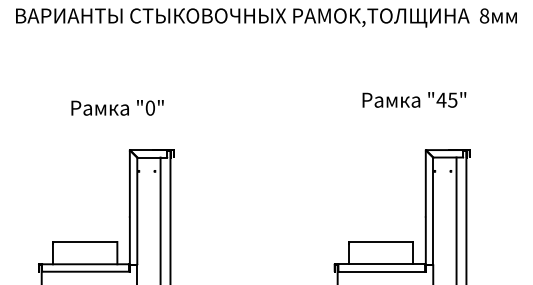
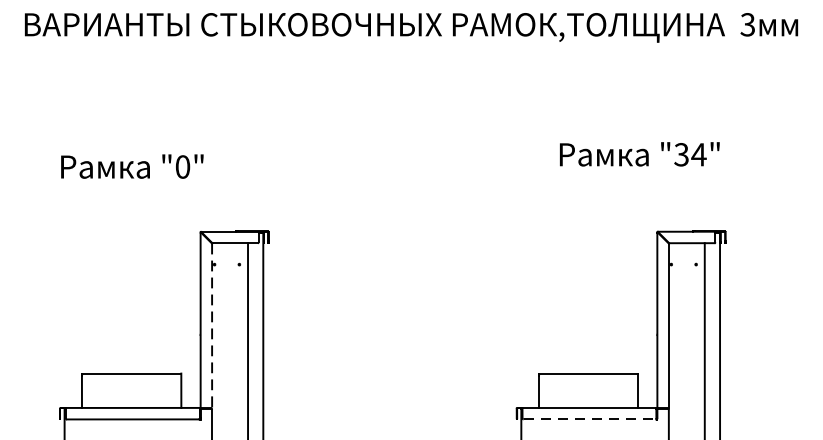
text: (484, 15) -> (747, 24), 8 -> 3
text: (446, 99) -> (689, 153), "45" -> "34"
text: (117, 107) -> (132, 165), moved
line: (137, 211) -> (212, 326), solid -> dashed
line: (381, 271) -> (588, 419), solid -> dashed

